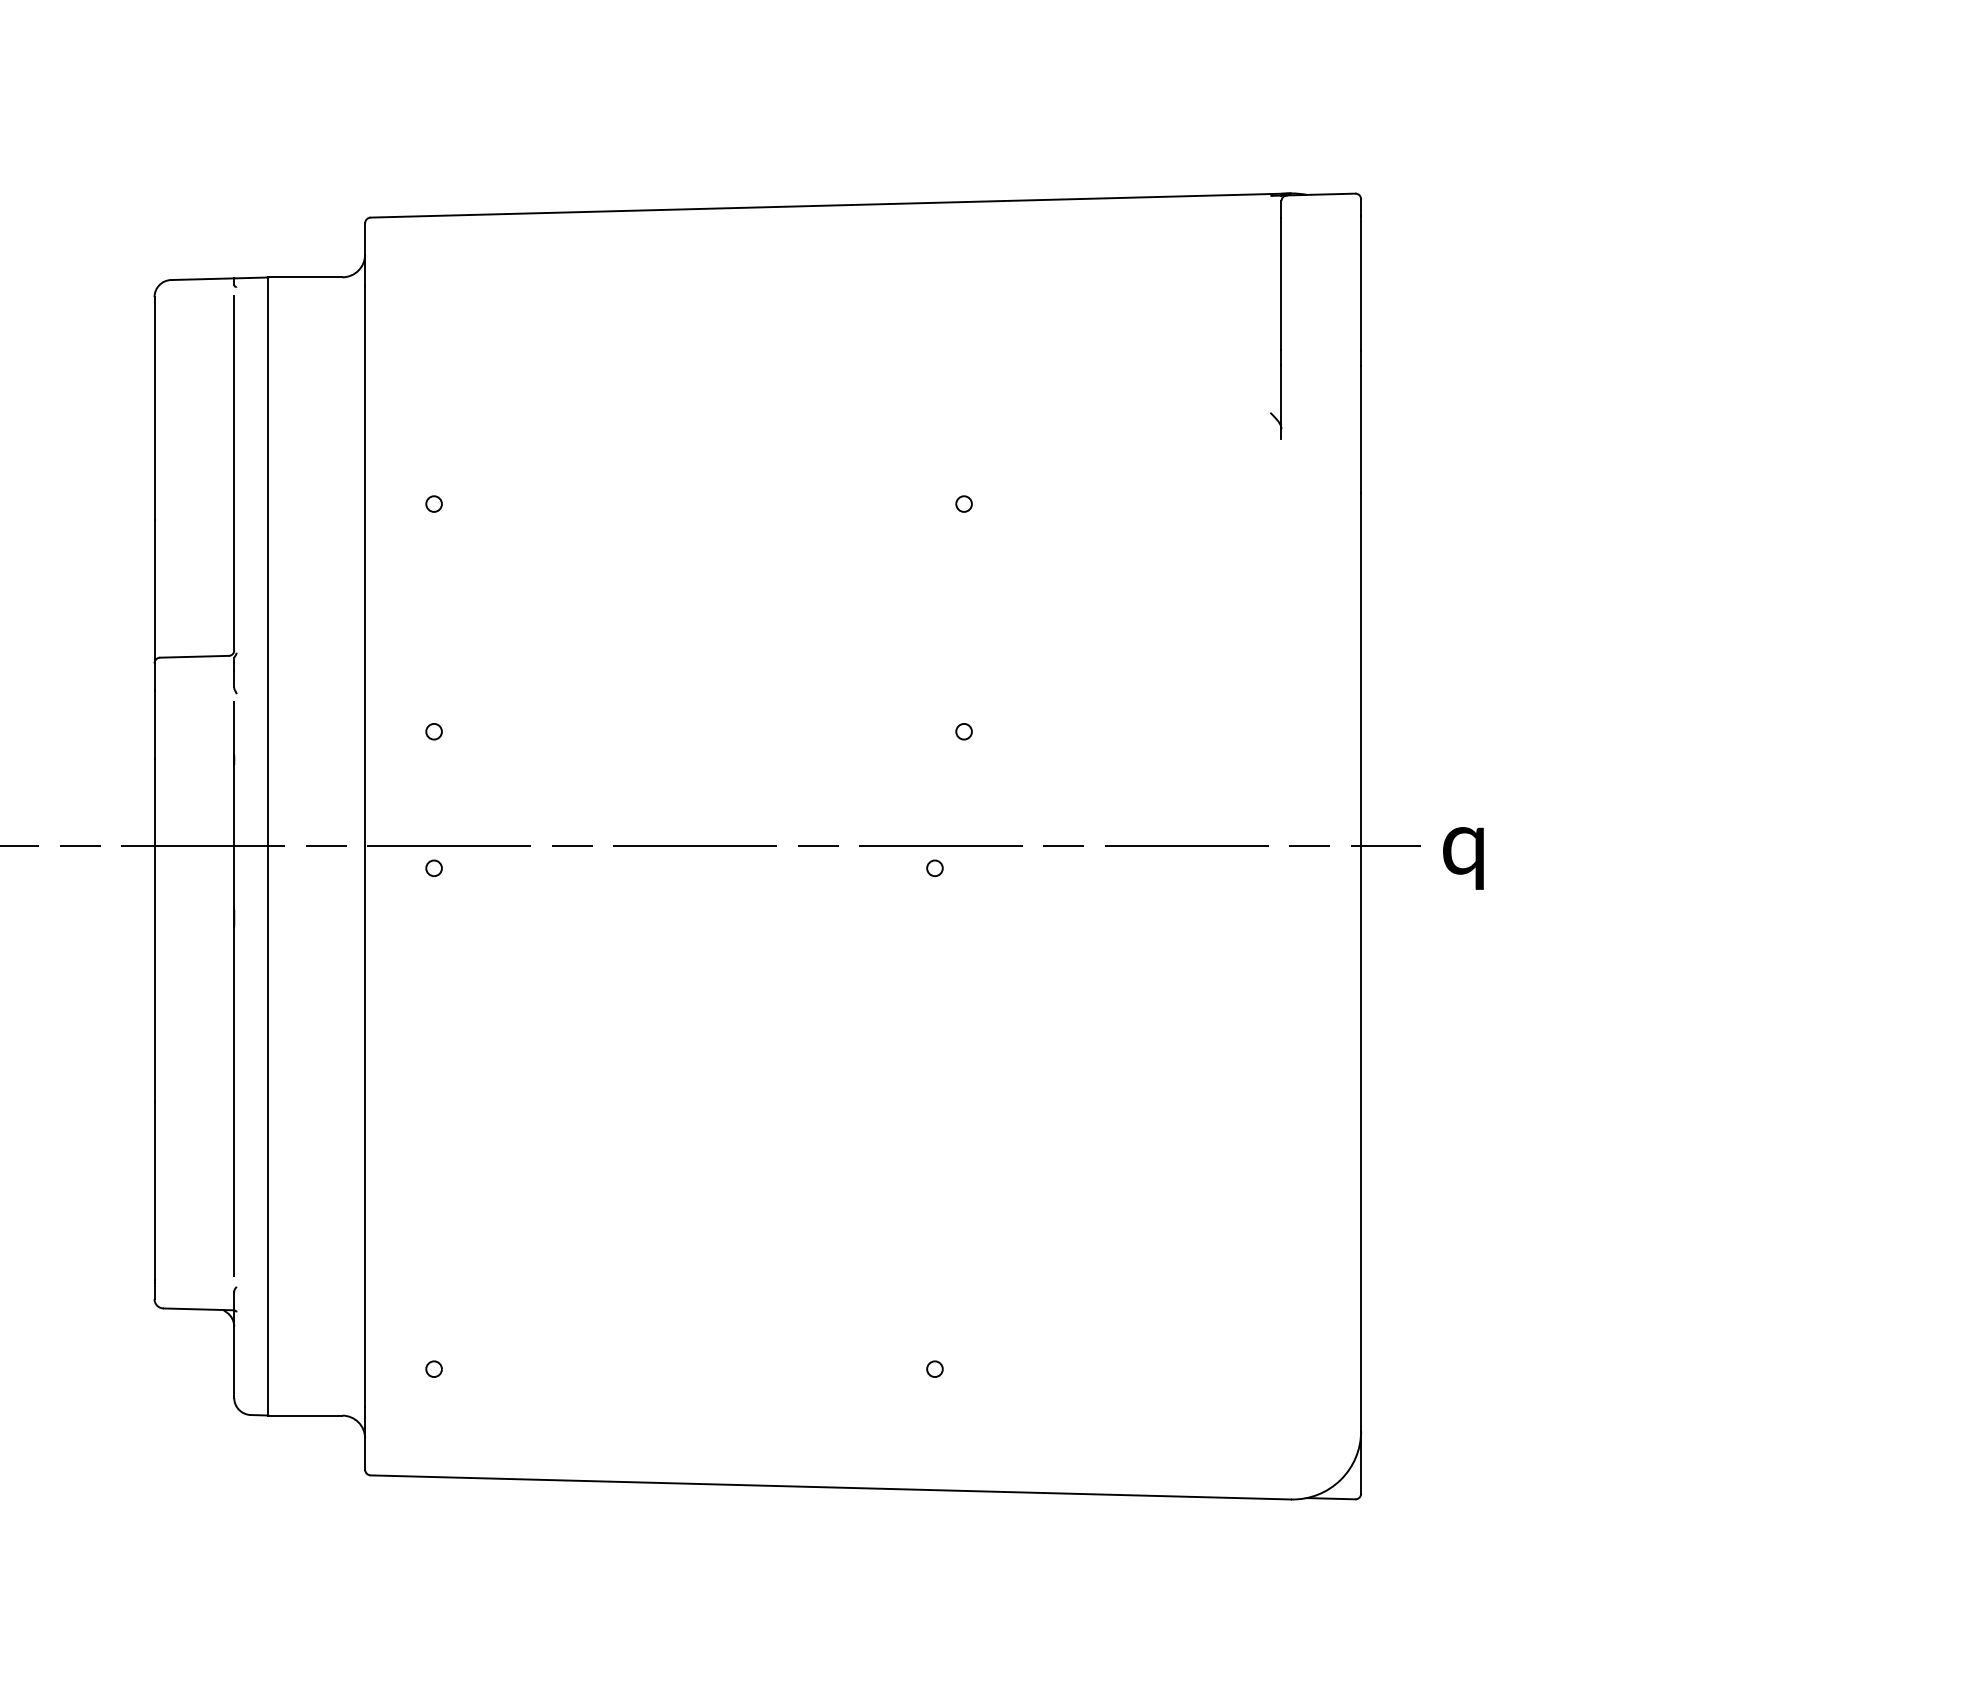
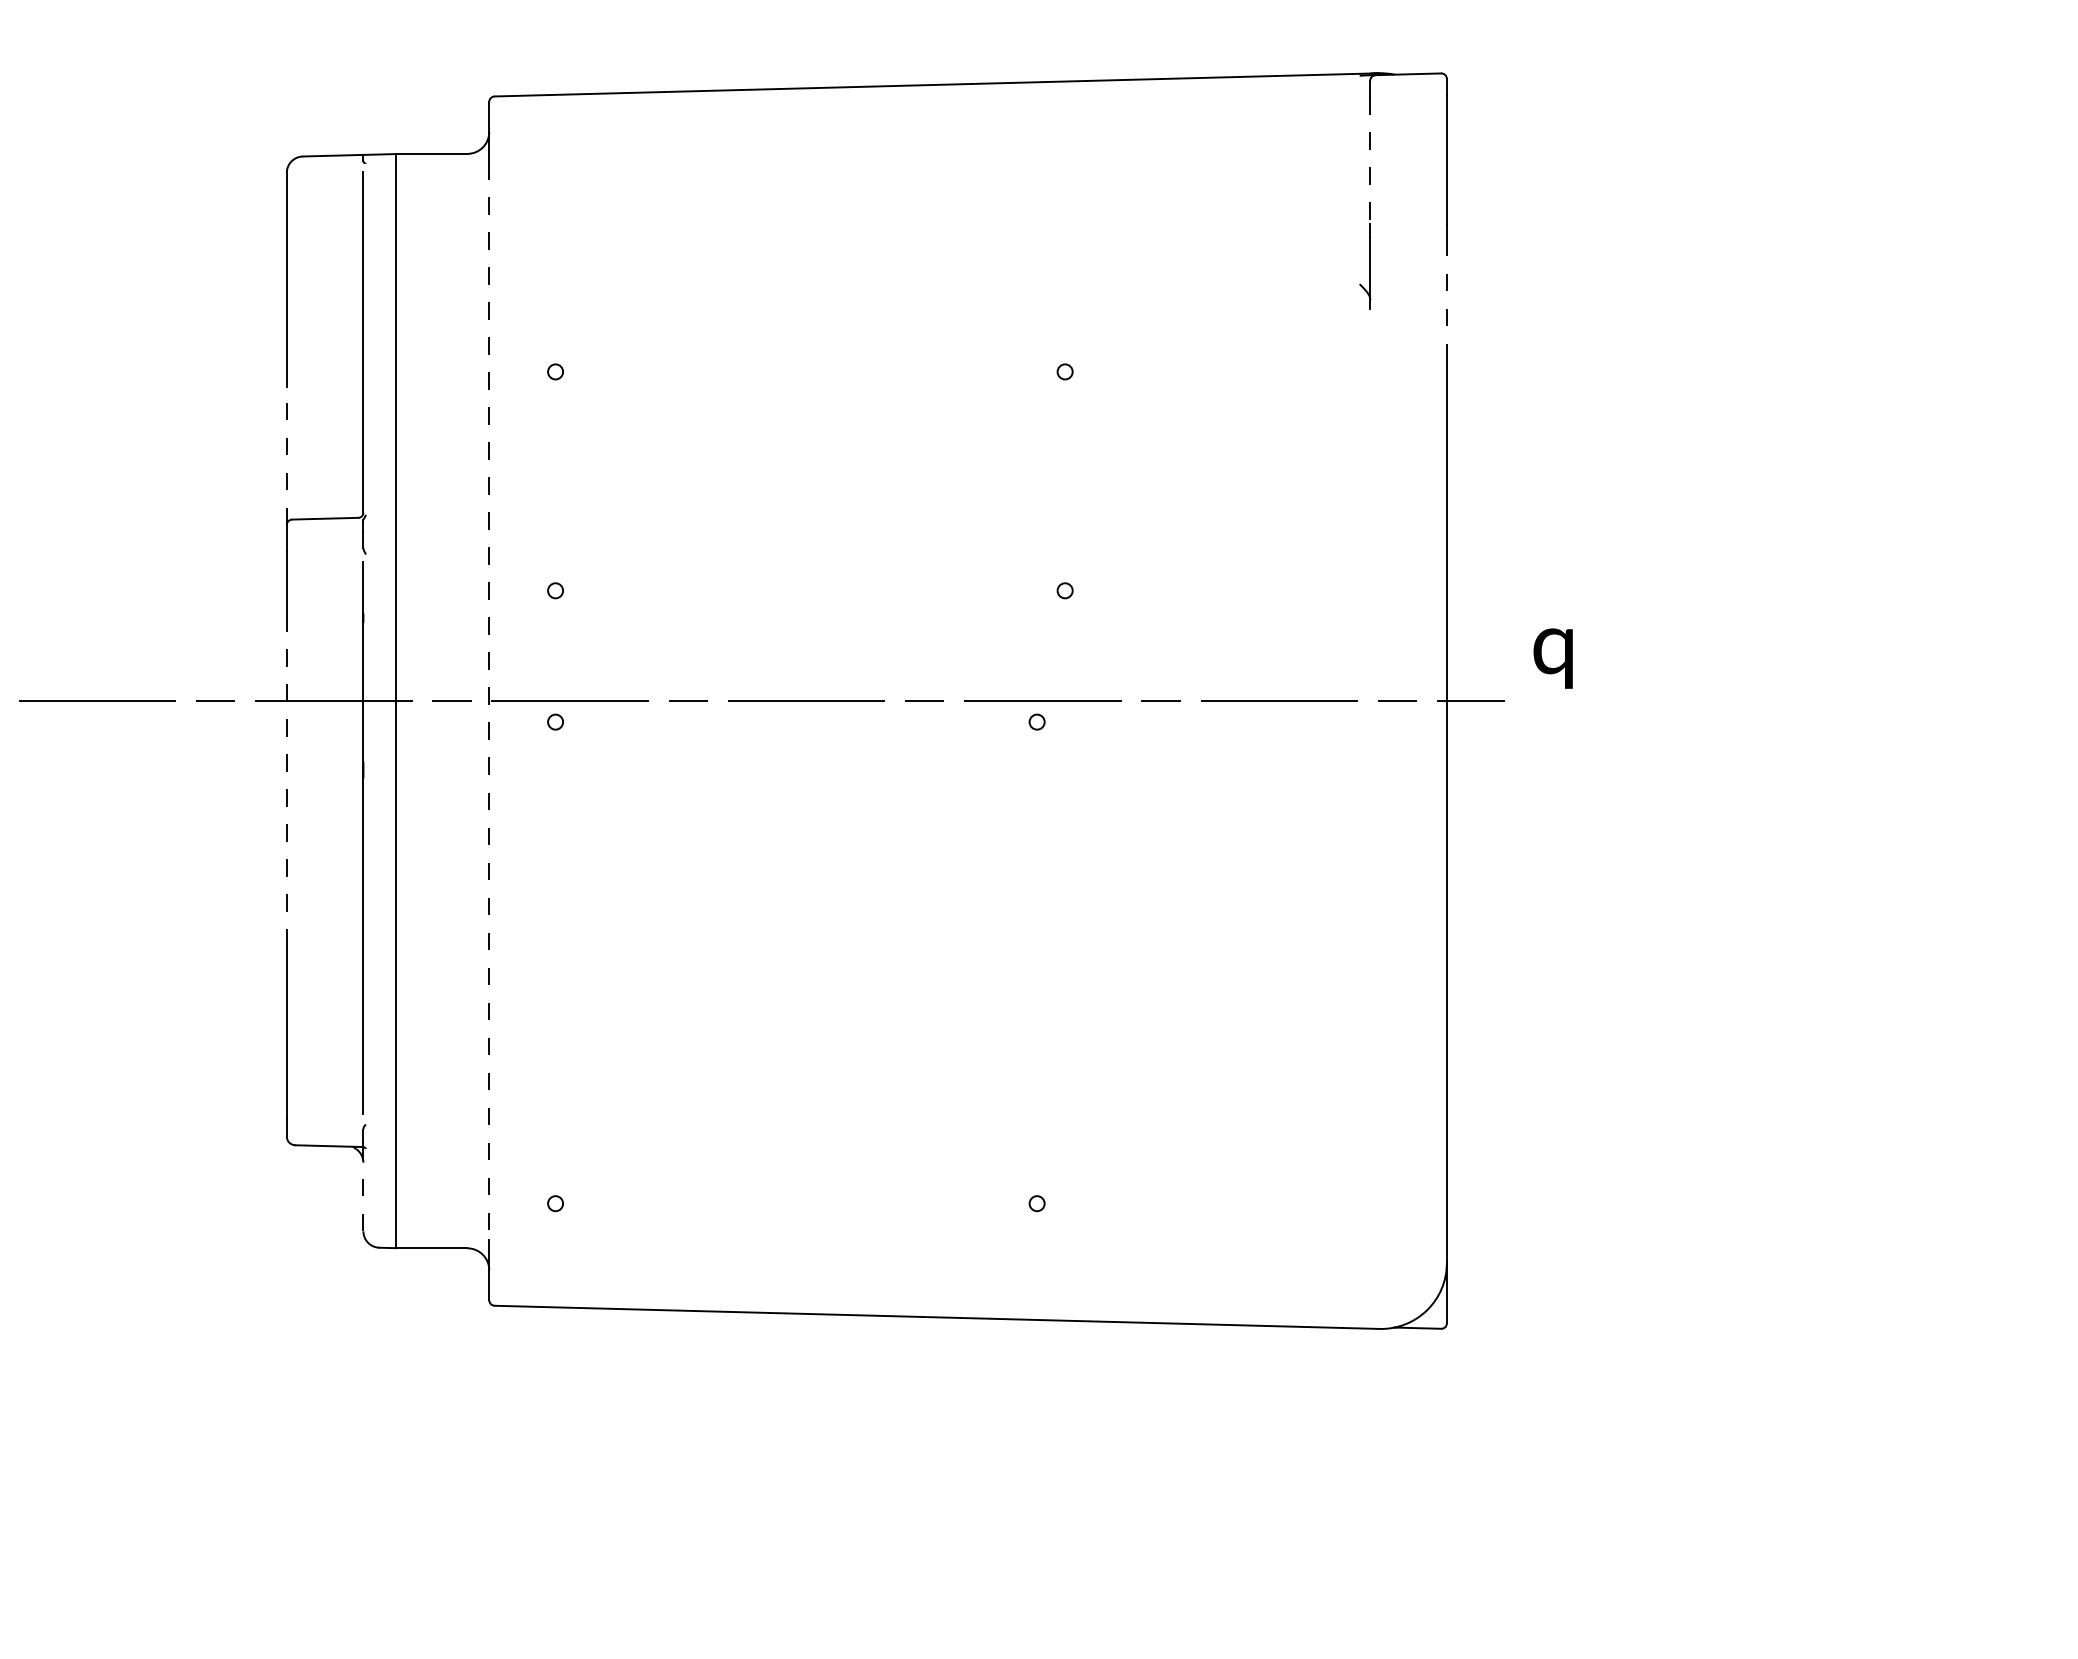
line: (1281, 284) -> (1370, 160), solid -> dashed
line: (1360, 428) -> (1446, 299), solid -> dashed
line: (154, 592) -> (286, 456), solid -> dashed
line: (365, 846) -> (489, 701), solid -> dashed
text: (1462, 858) -> (1552, 658), moved
line: (154, 931) -> (286, 782), solid -> dashed
line: (234, 1353) -> (363, 1188), solid -> dashed

